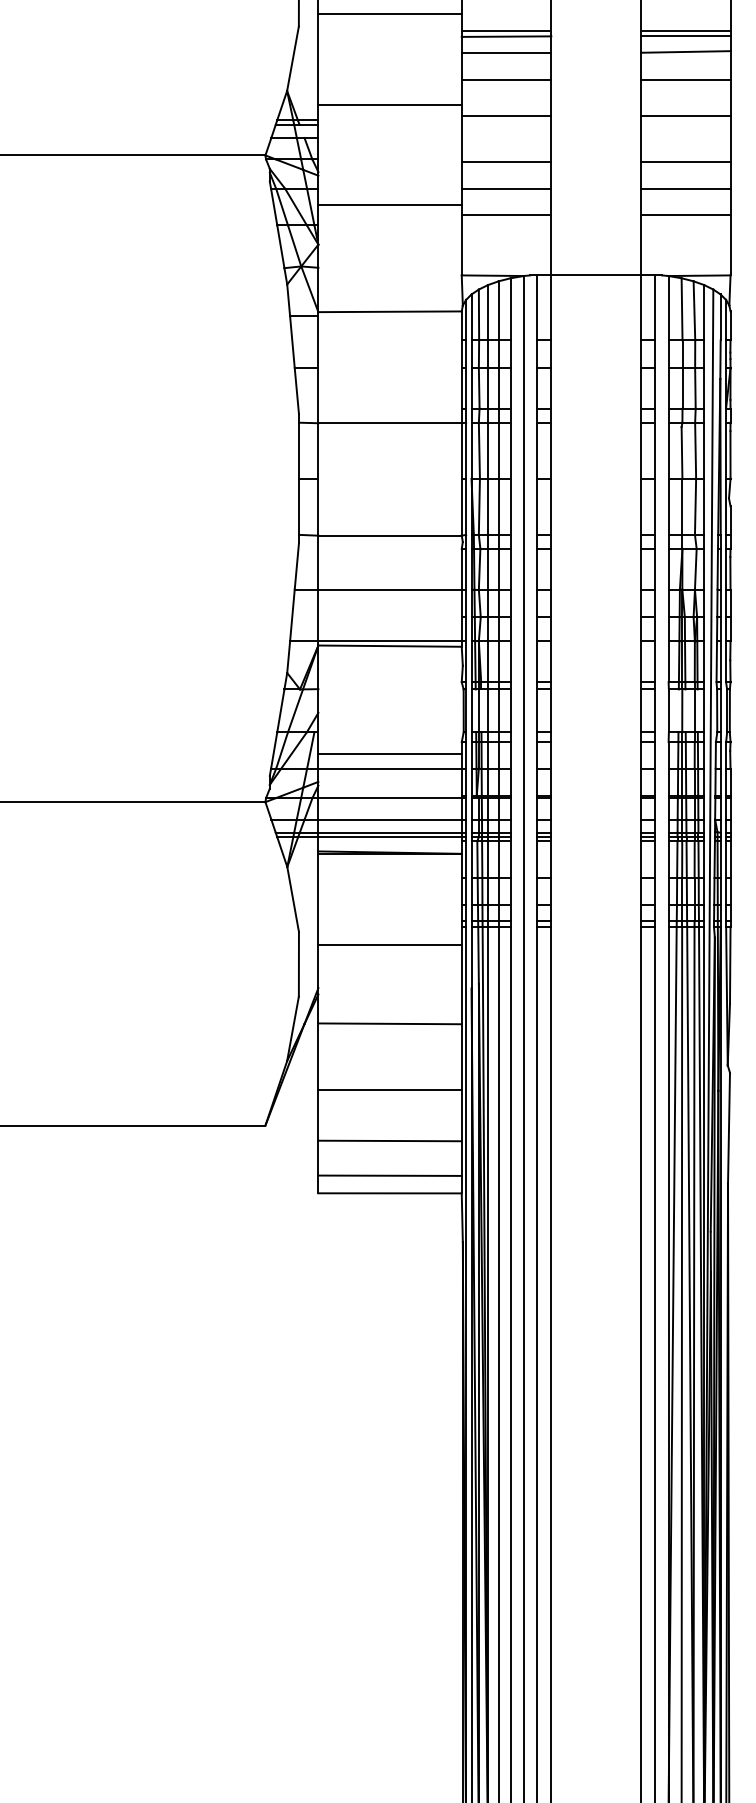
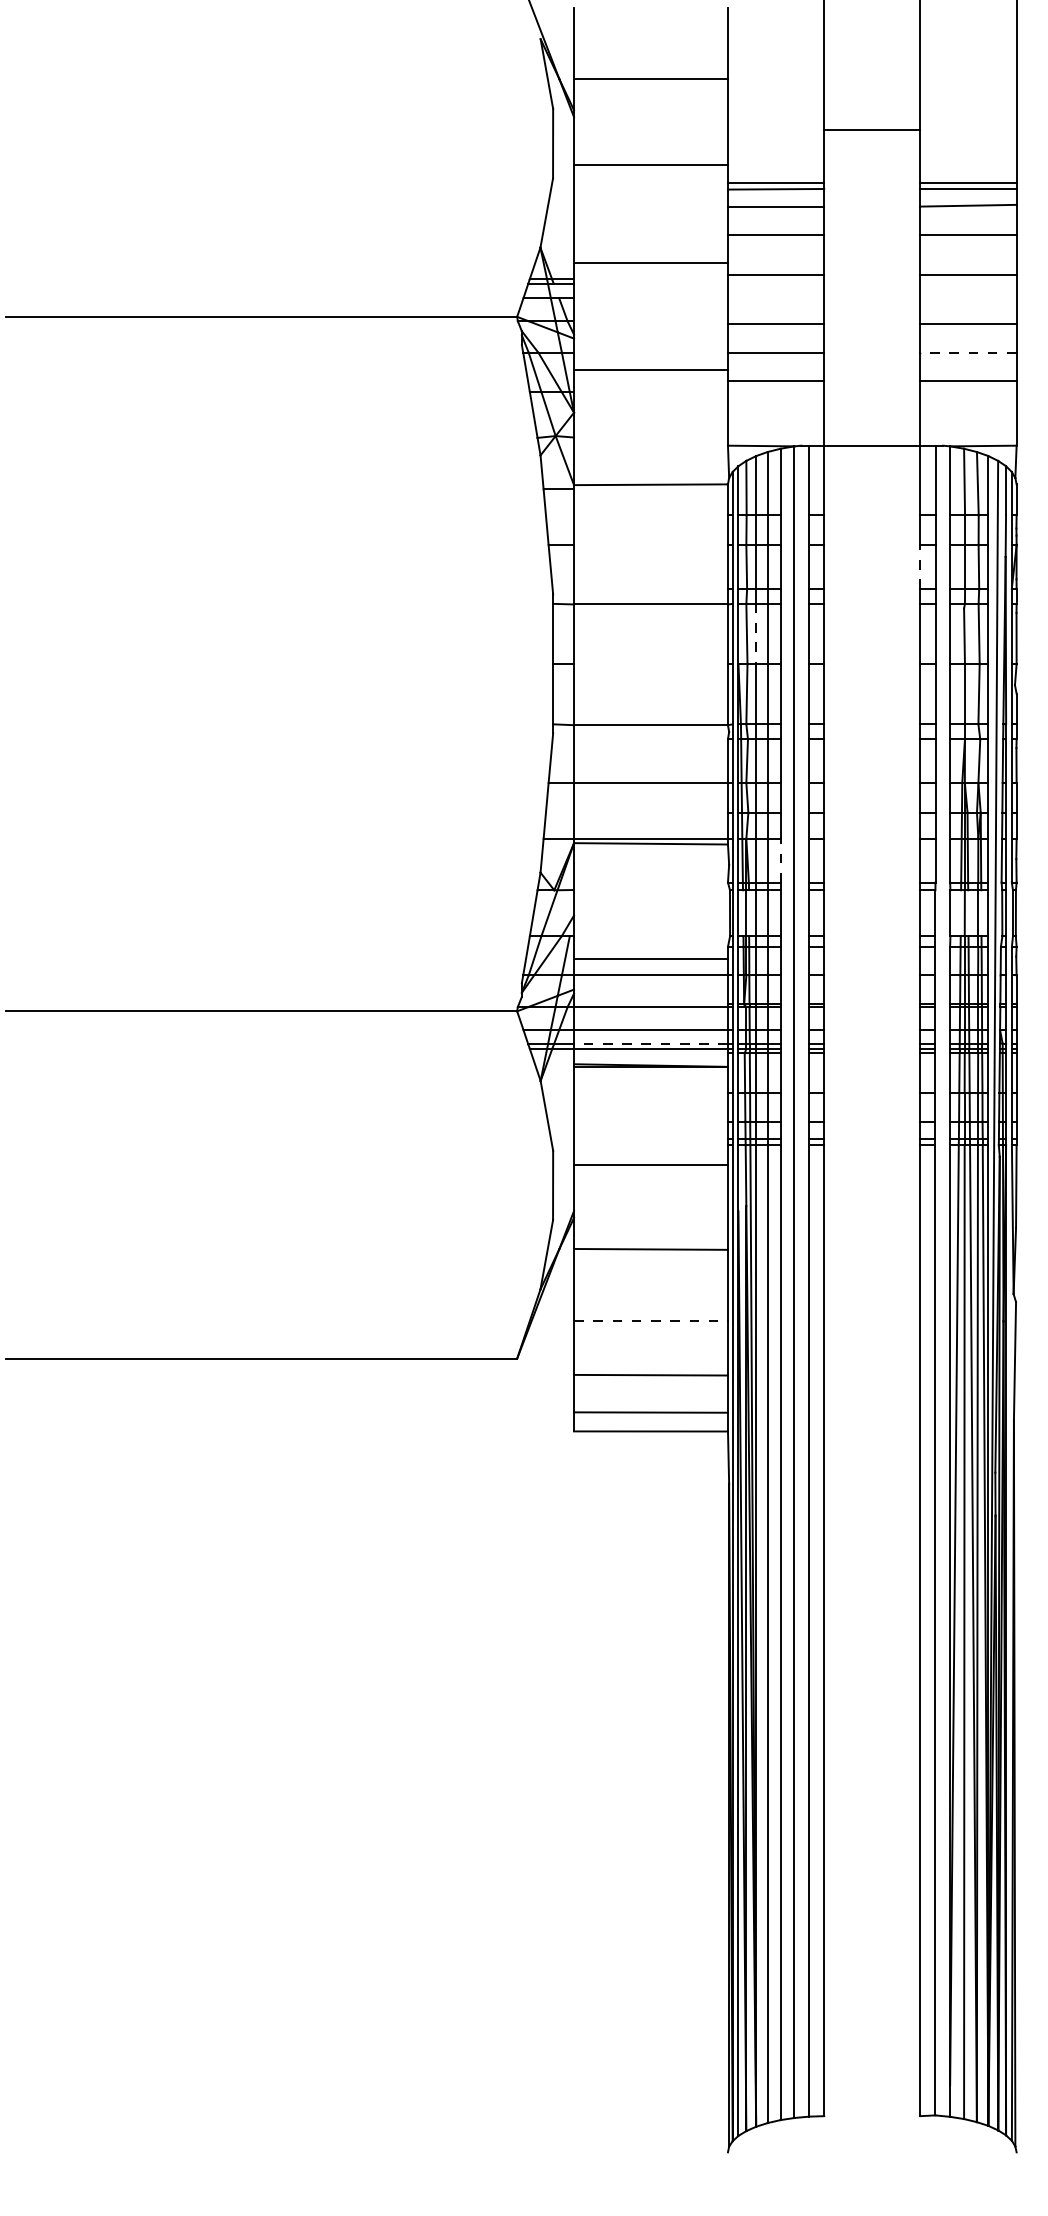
line: (685, 188) -> (968, 352), solid -> dashed
line: (641, 388) -> (920, 567), solid -> dashed
line: (488, 451) -> (756, 634), solid -> dashed
line: (510, 661) -> (780, 860), solid -> dashed
line: (390, 833) -> (651, 1044), solid -> dashed
line: (390, 1090) -> (651, 1320), solid -> dashed

